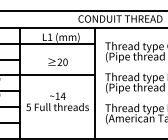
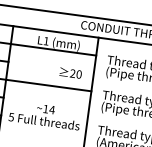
text: (57, 62) -> (70, 73), moved

